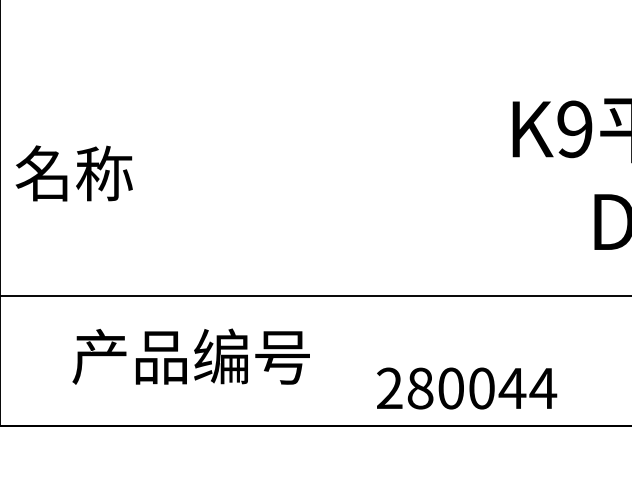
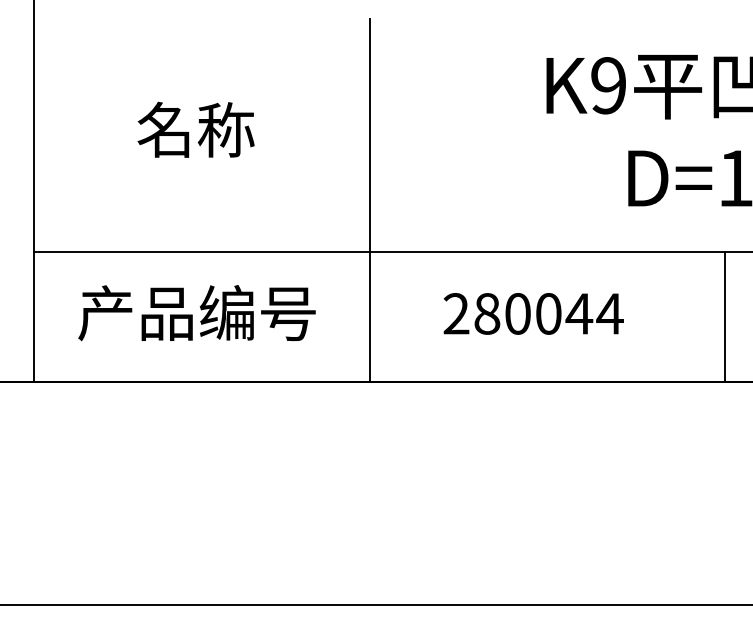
text: (73, 173) -> (195, 129), moved
line: (336, 244) -> (370, 200), added
text: (190, 357) -> (196, 313), moved
text: (466, 388) -> (533, 313), moved

